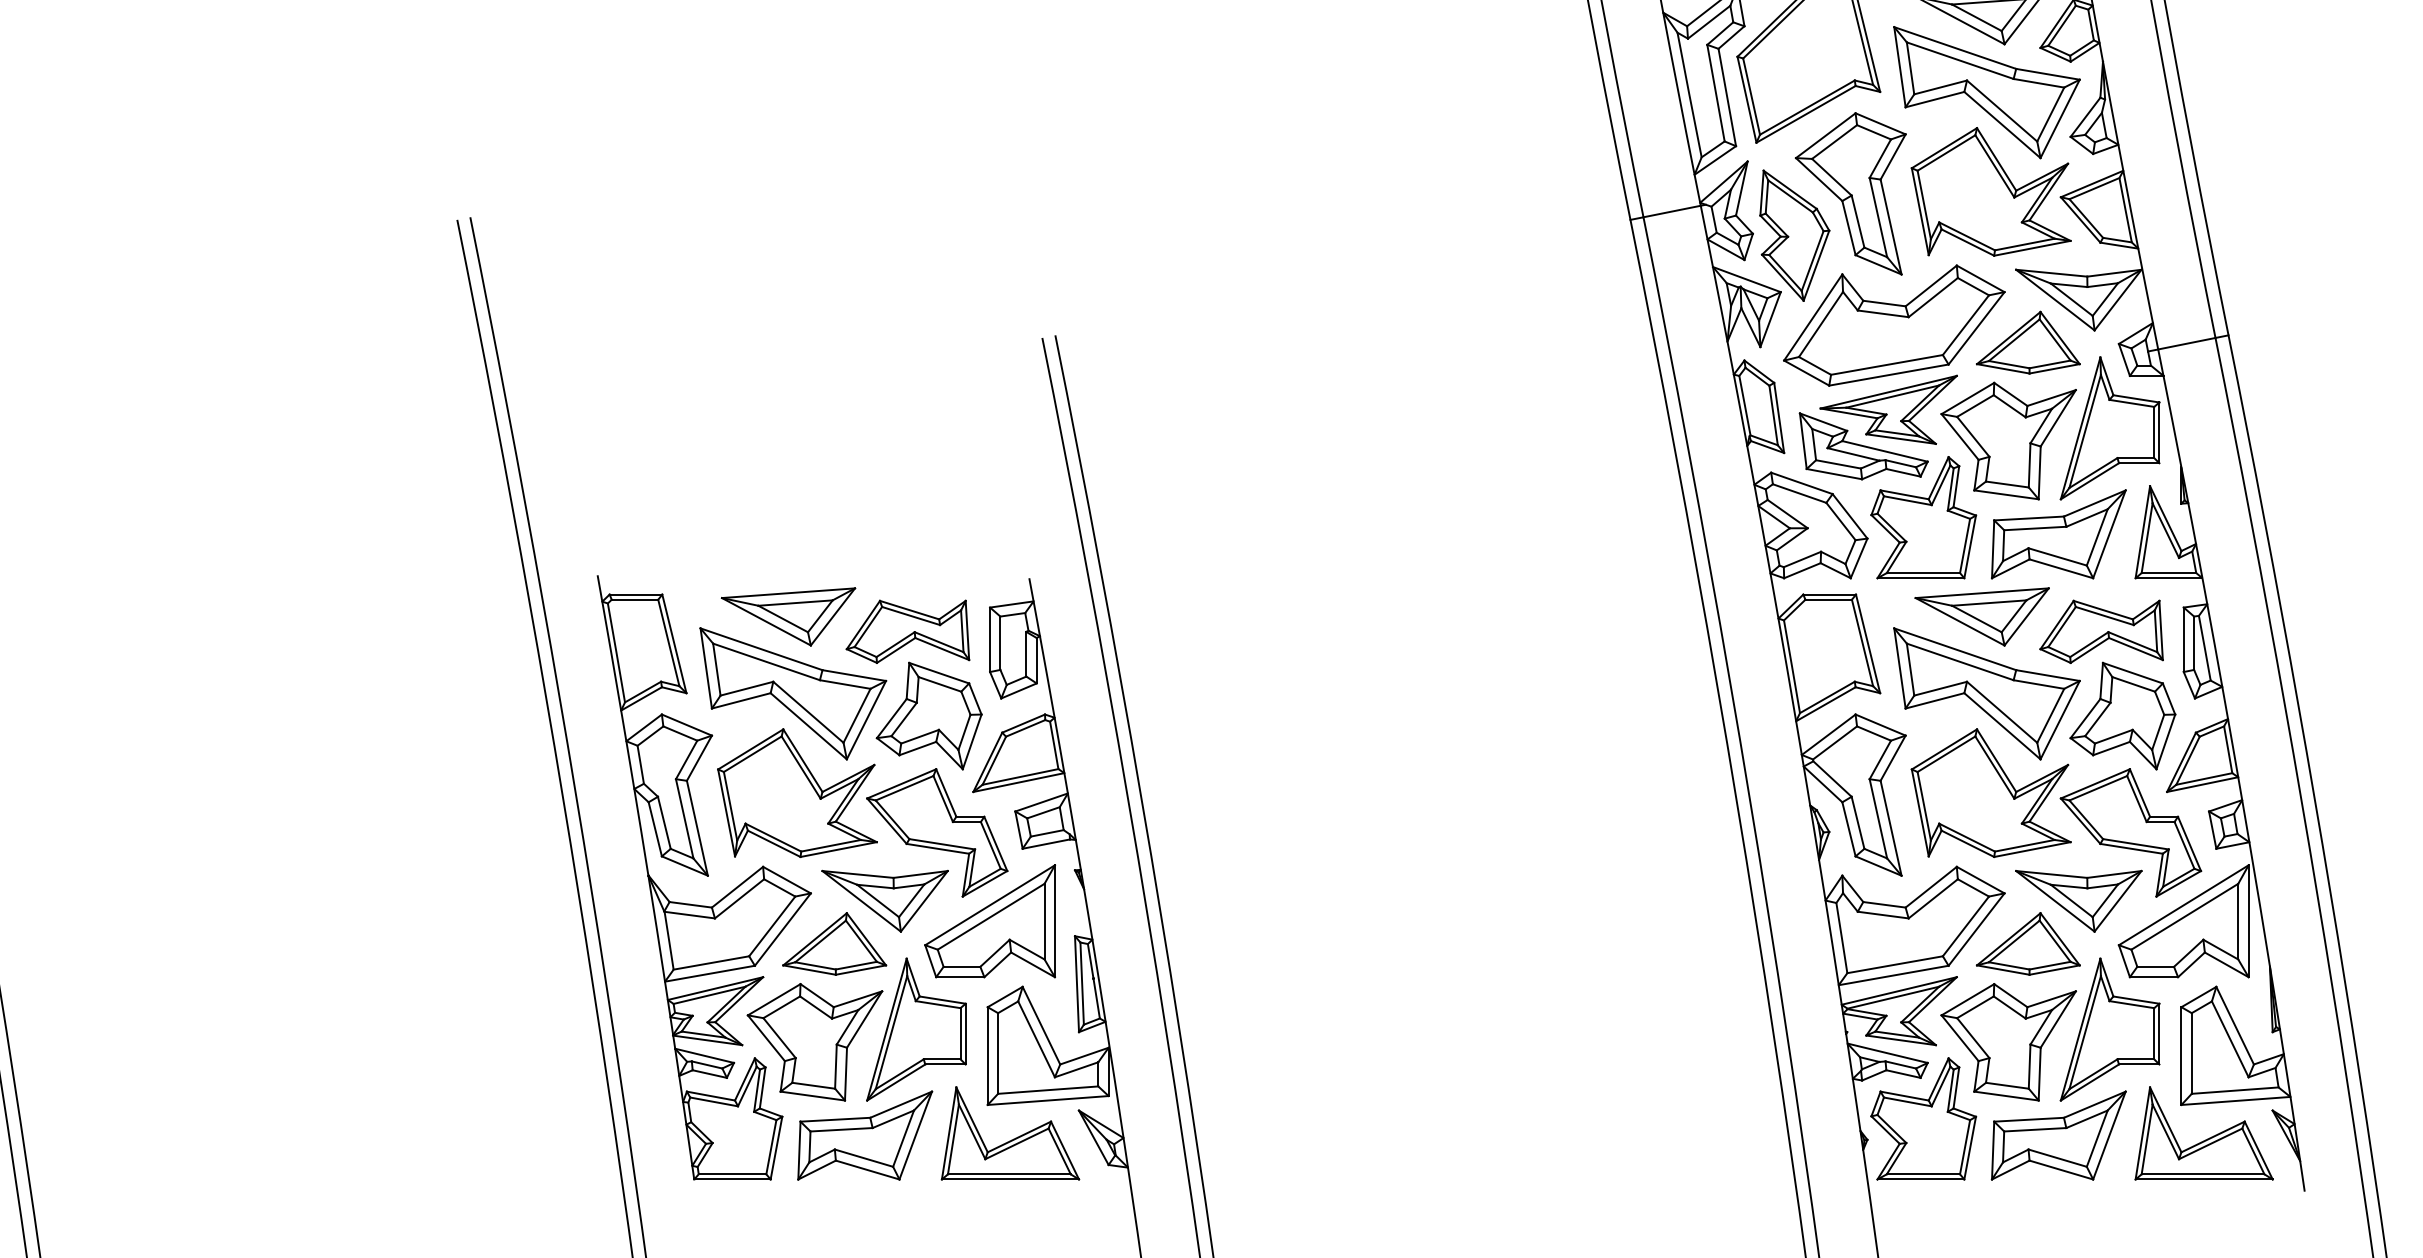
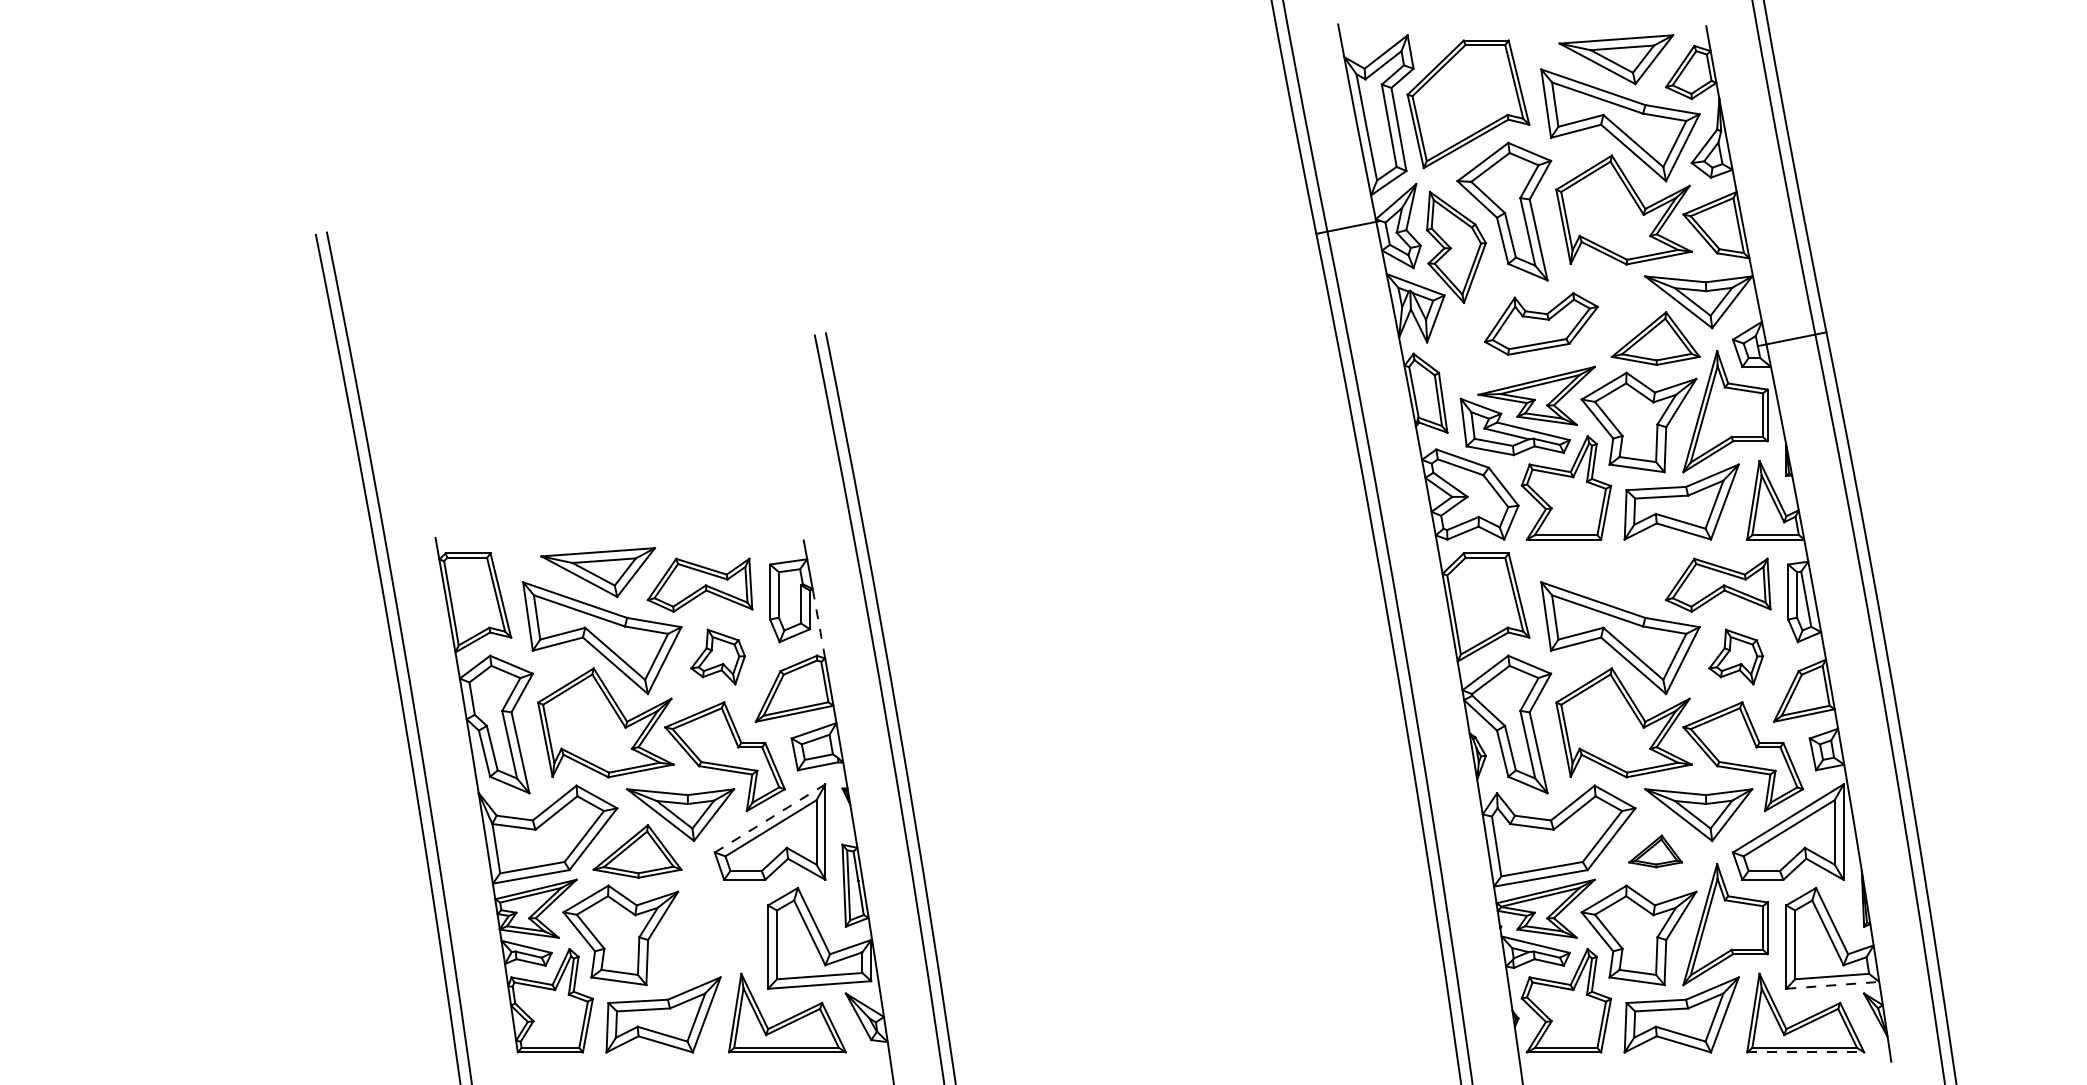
part: (1894, 324) -> (1541, 323), size x0.6
part: (1982, 616) -> (1616, 572), removed
arc: (1046, 676) -> (818, 623), solid -> dashed
part: (928, 715) -> (717, 656), size x0.6
part: (2121, 715) -> (1735, 656), size x0.6
line: (990, 905) -> (770, 818), solid -> dashed
part: (2028, 944) -> (1655, 851), size x0.6
part: (916, 1029) -> (707, 924), removed
line: (2235, 1101) -> (1832, 985), solid -> dashed
line: (2205, 1179) -> (1806, 1052), solid -> dashed

